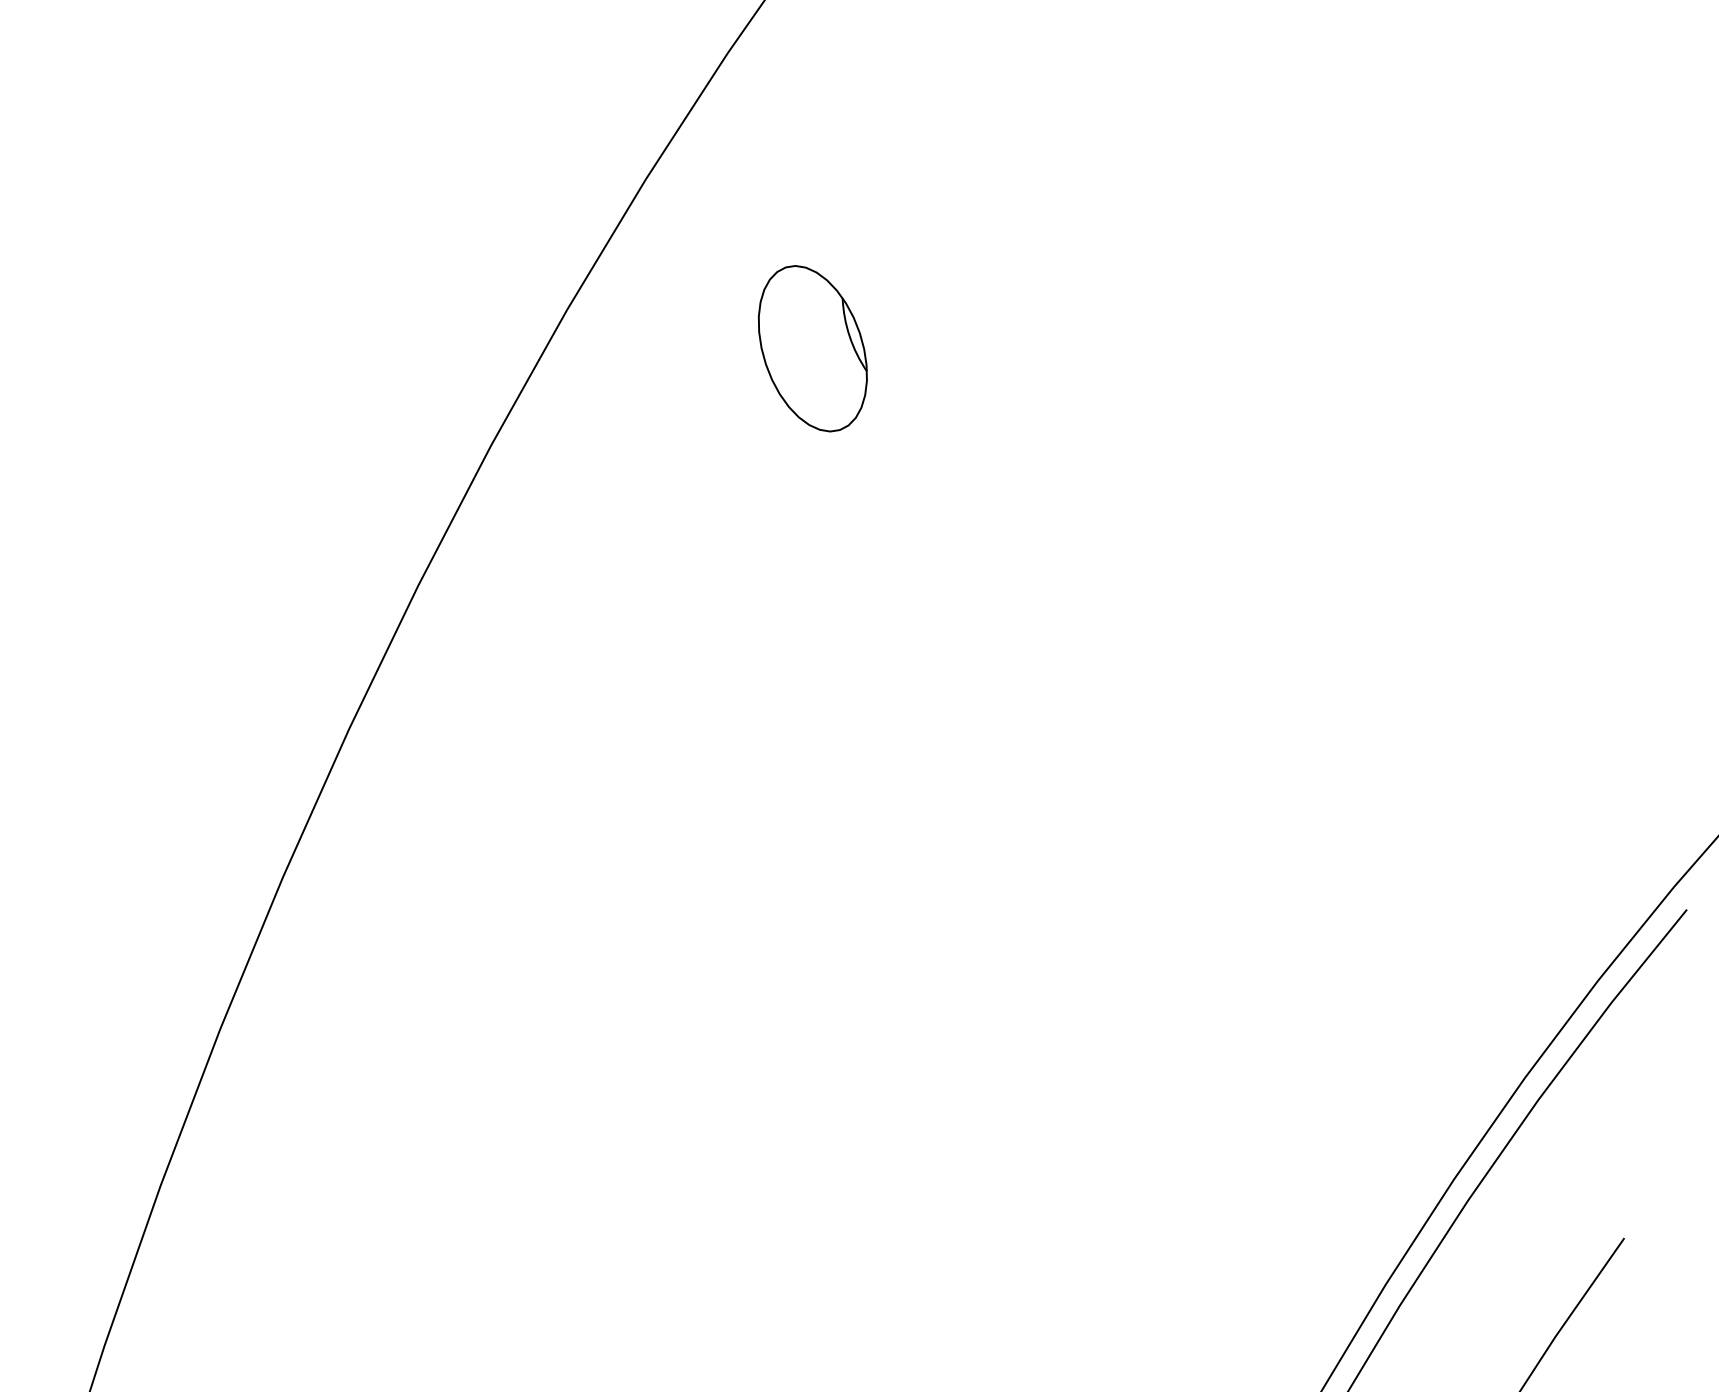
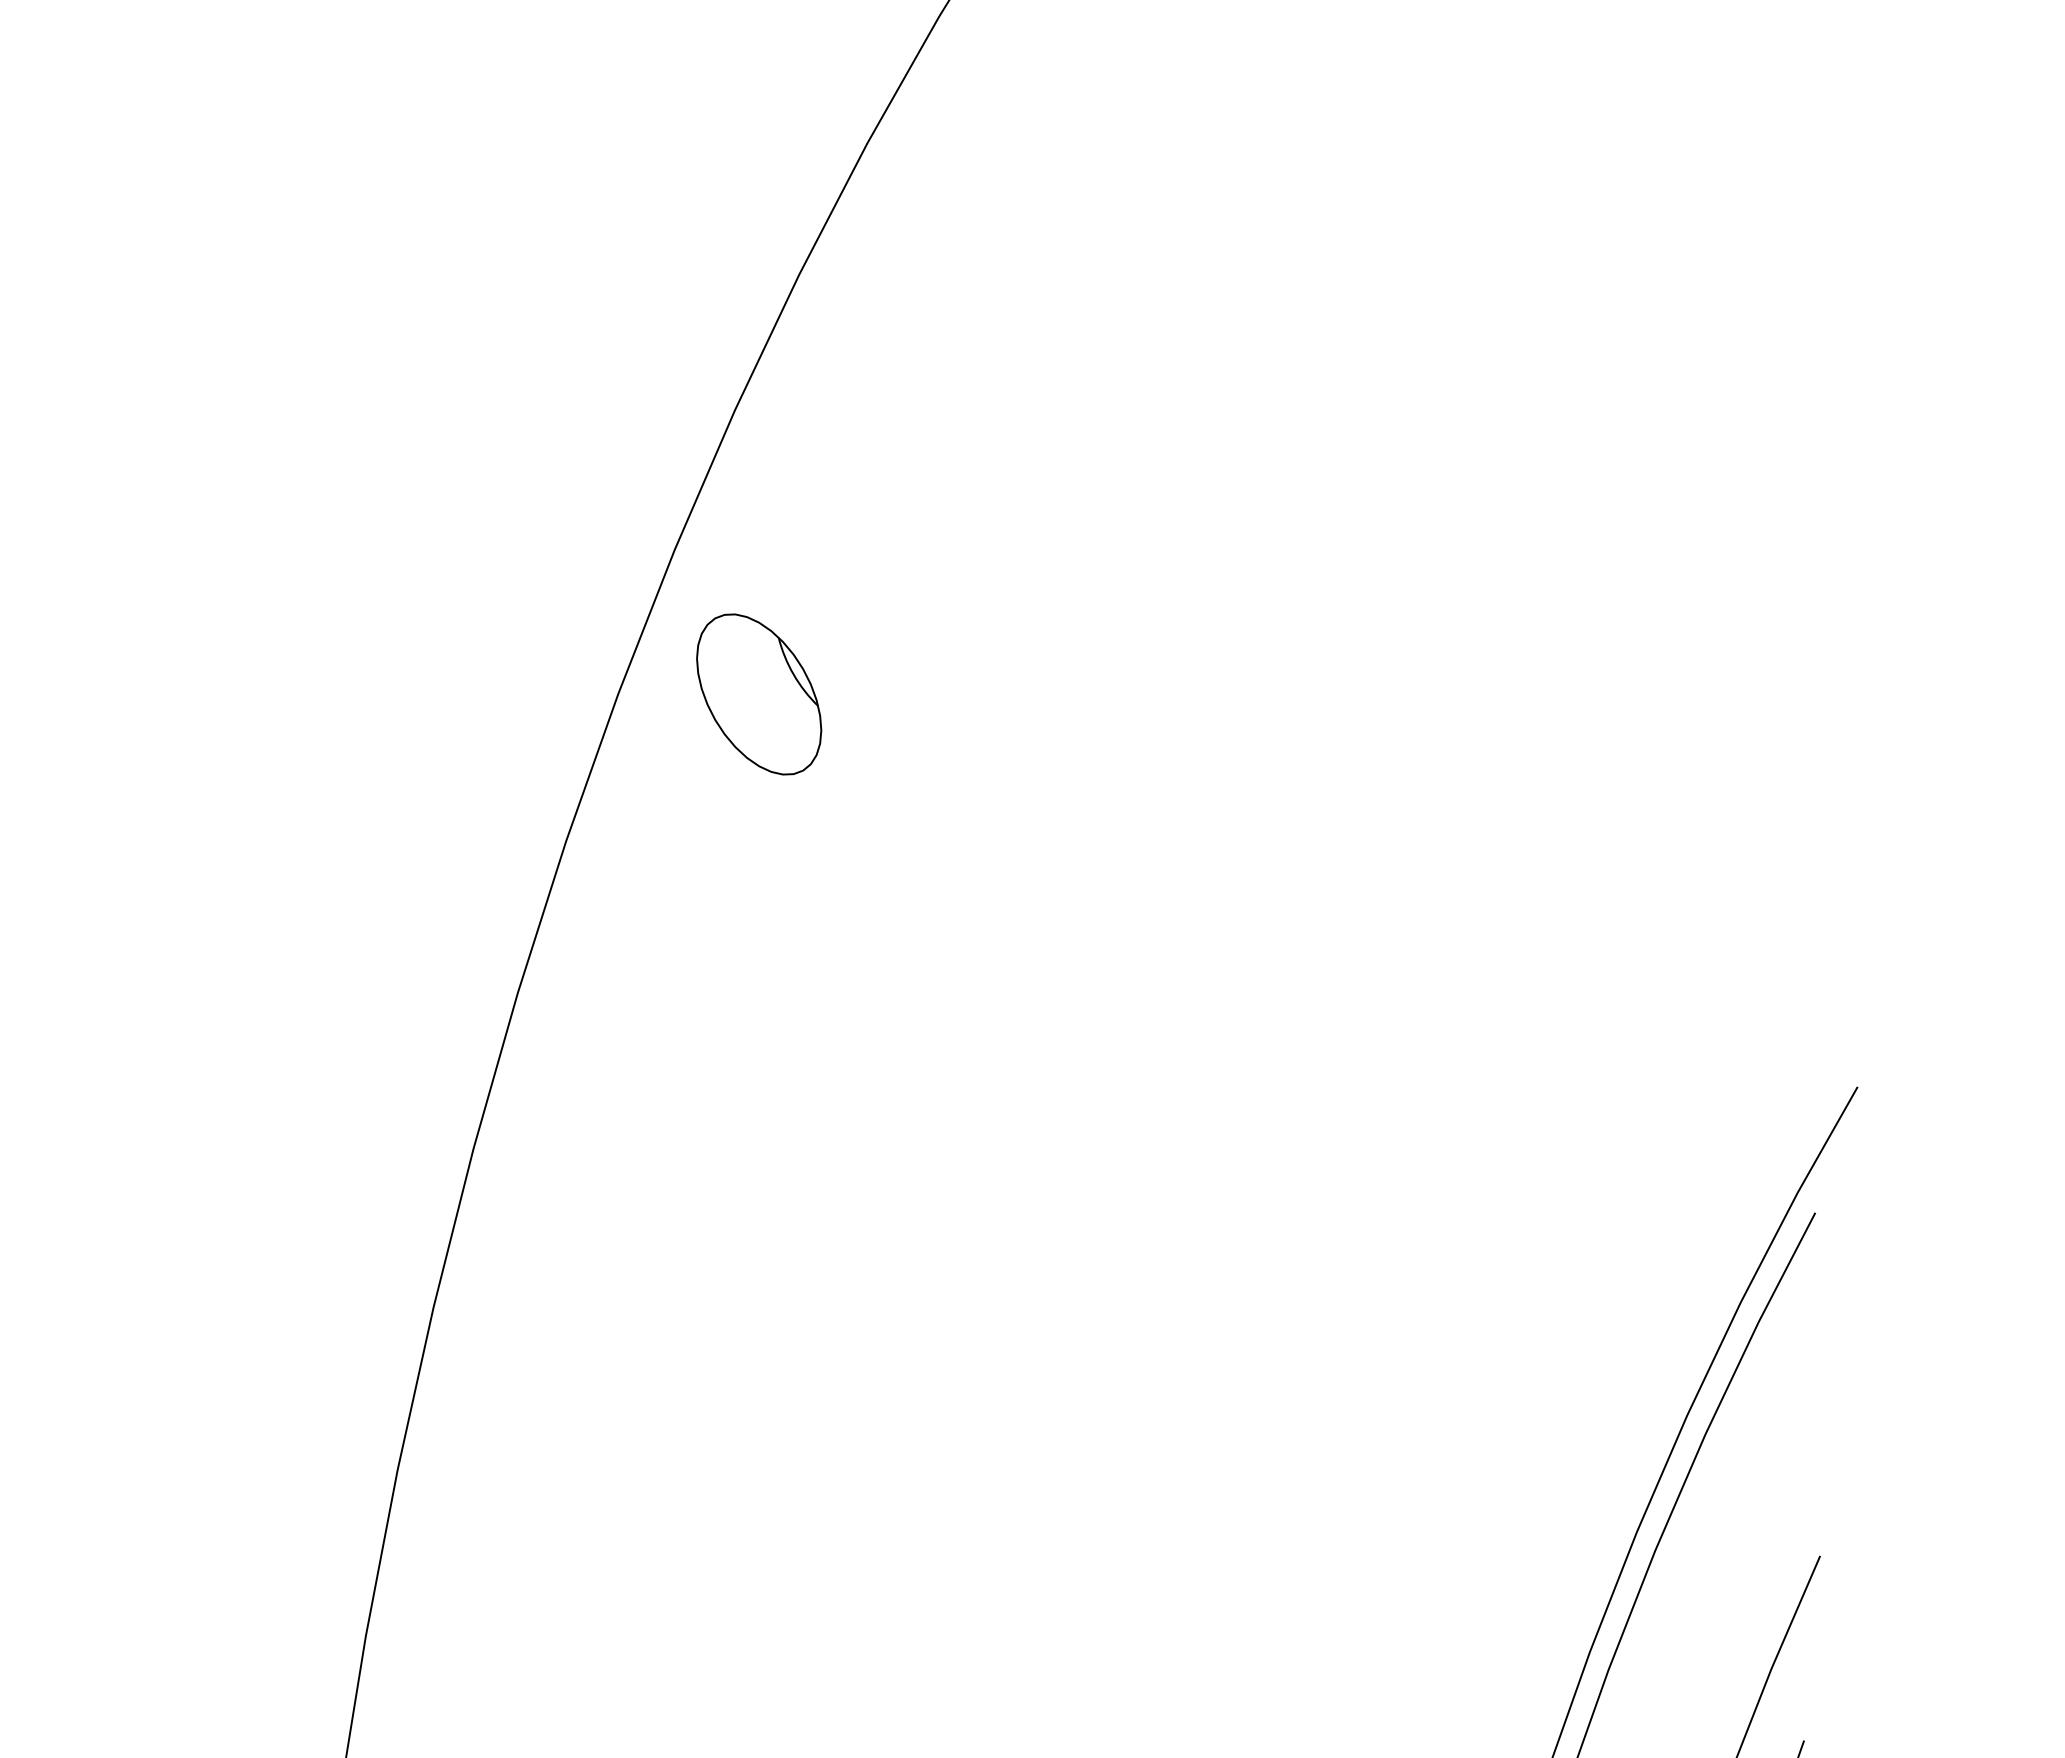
part: (813, 348) -> (759, 694), moved

